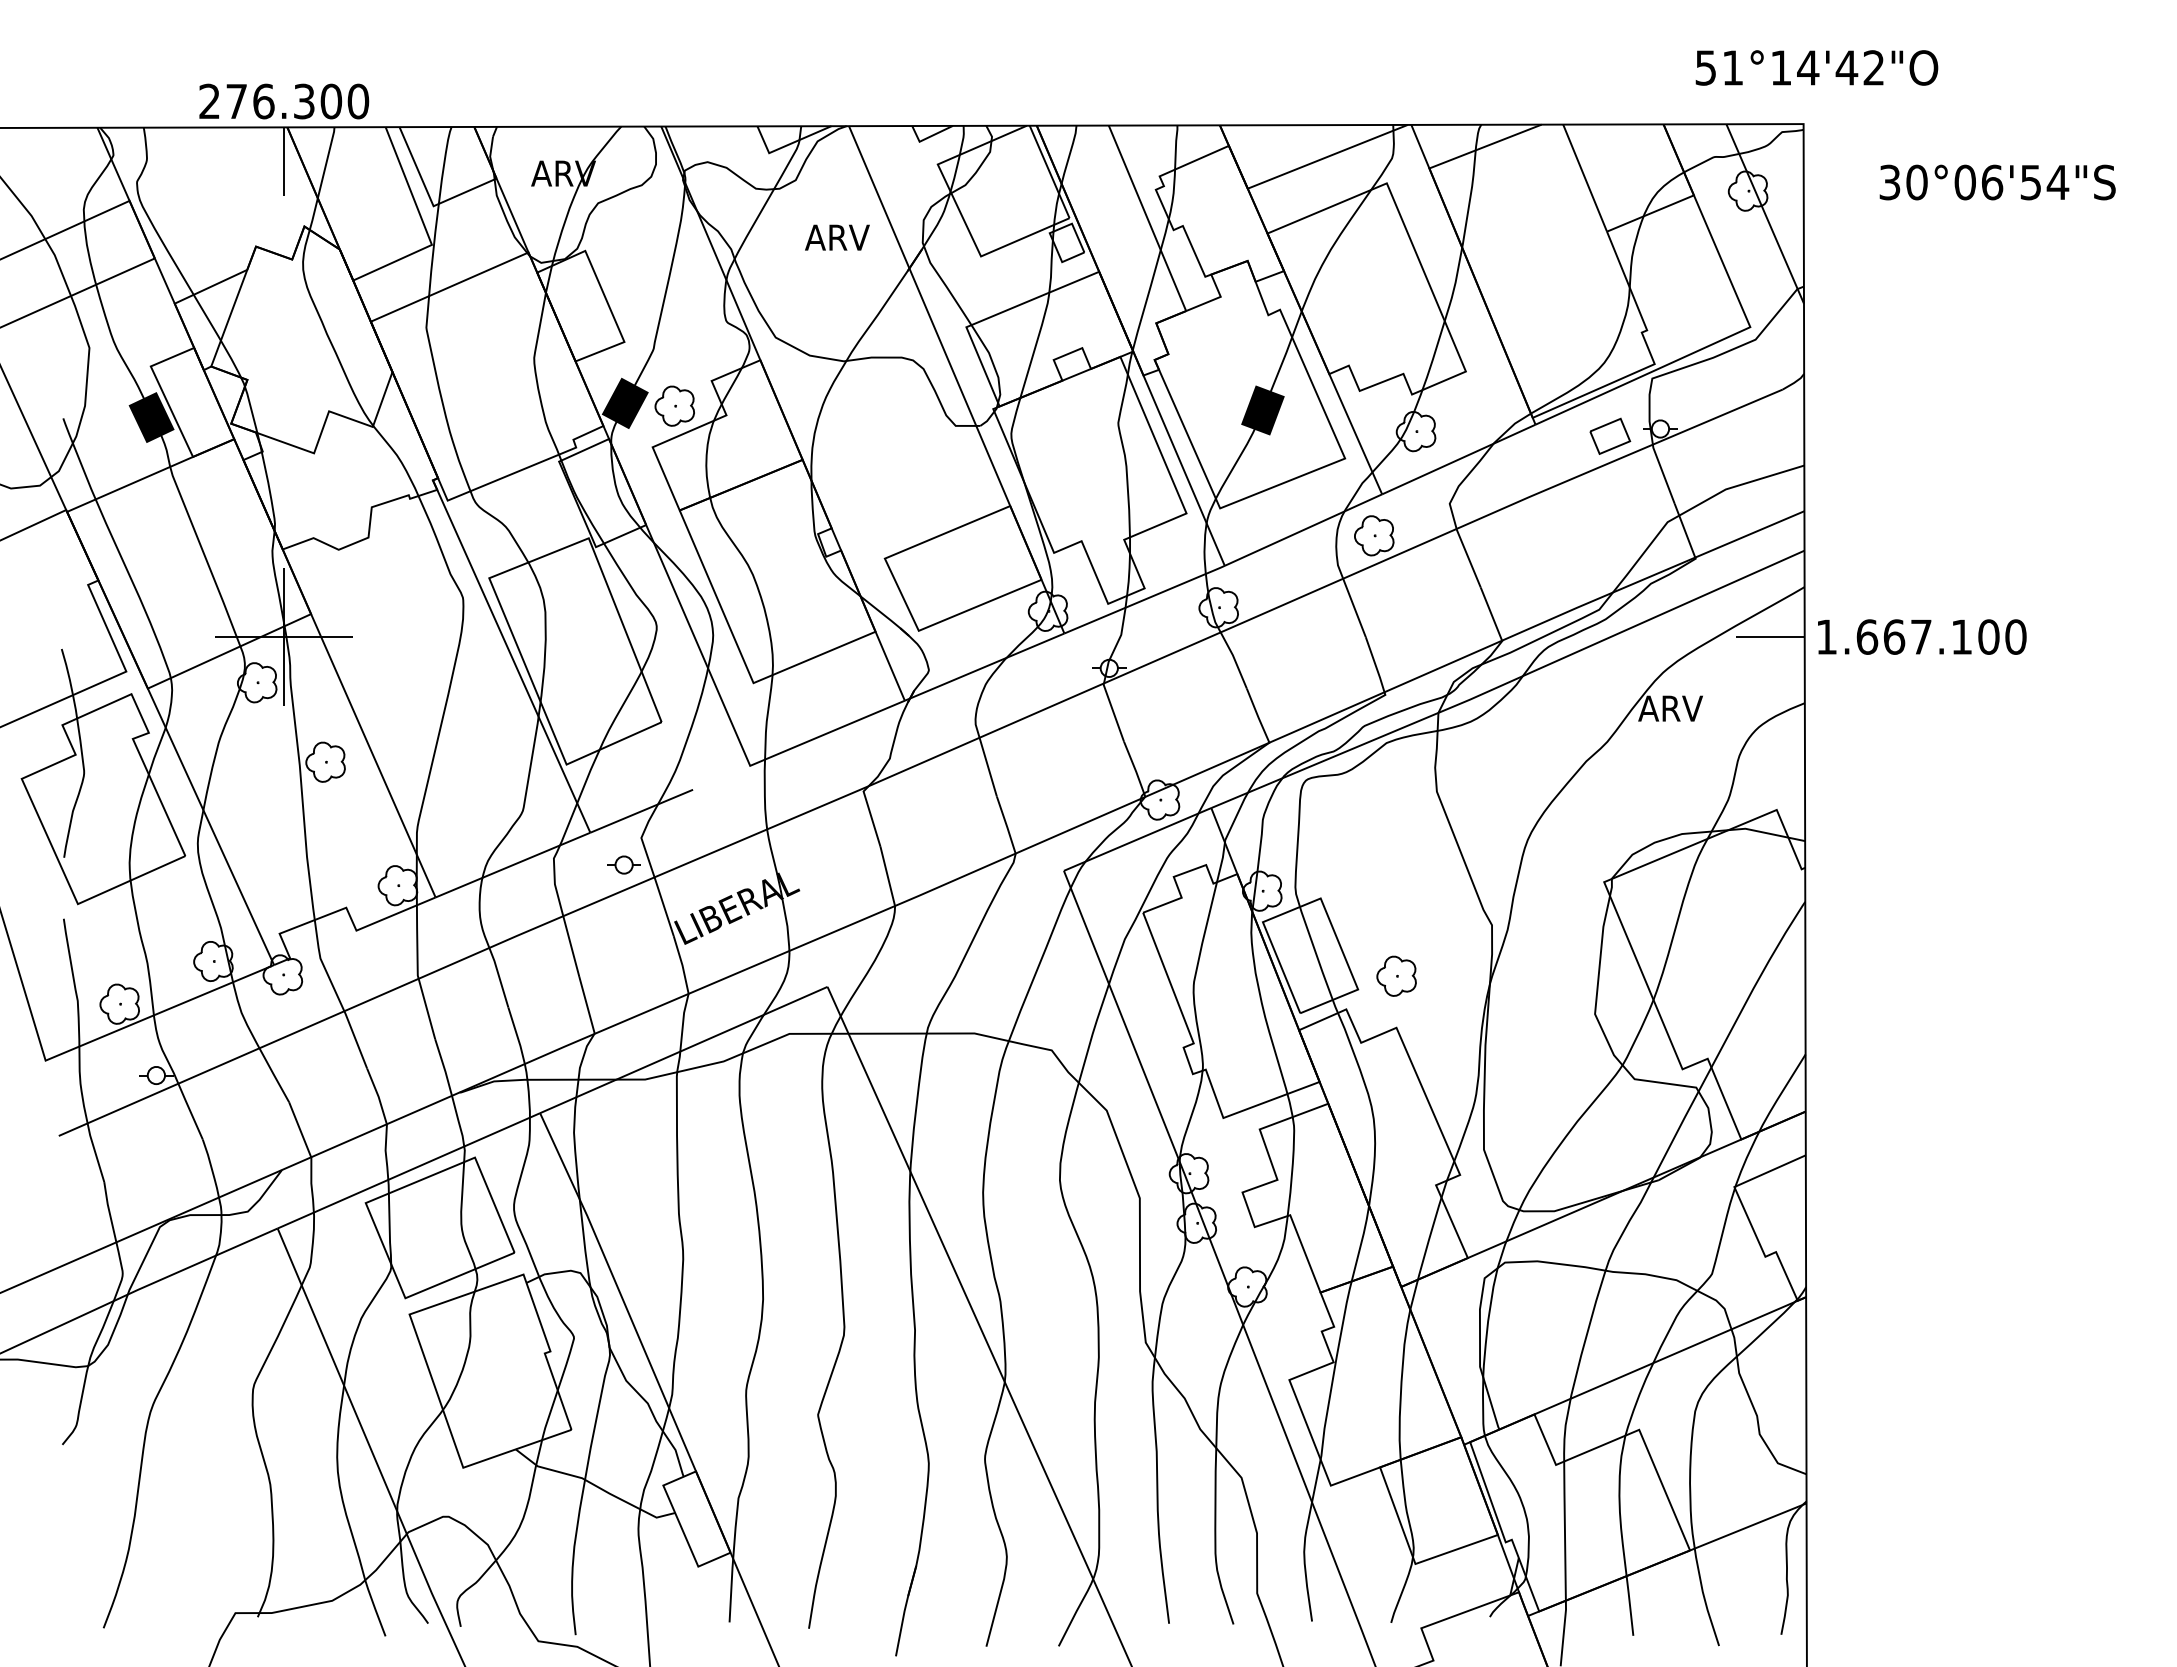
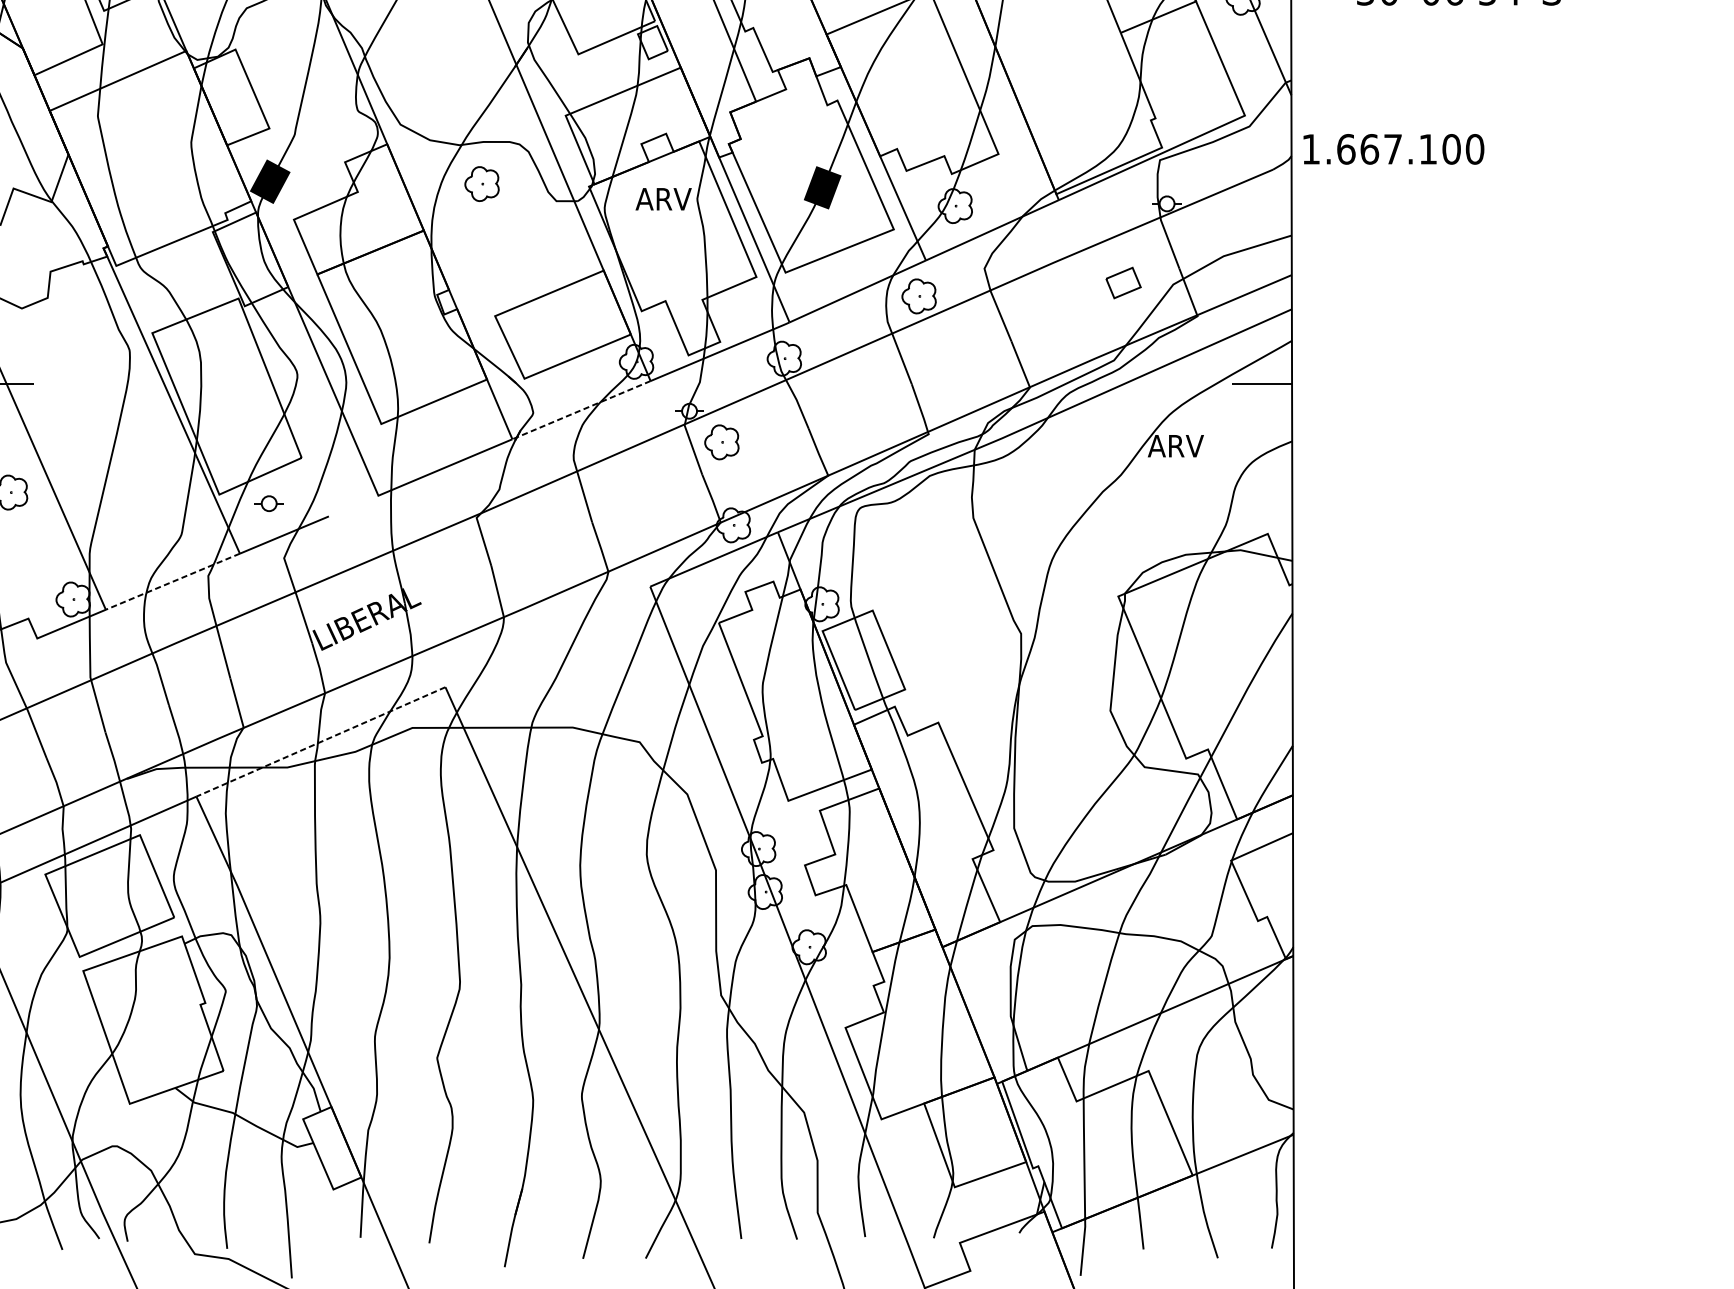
text: (837, 237) -> (663, 199), moved
part: (674, 405) -> (481, 183), moved
part: (1610, 435) -> (1123, 282), moved
text: (1922, 636) -> (1394, 148), moved
line: (984, 667) -> (581, 410), solid -> dashed
line: (513, 864) -> (173, 581), solid -> dashed
part: (623, 864) -> (268, 503), moved
part: (1396, 975) -> (721, 441), moved
line: (683, 1050) -> (320, 742), solid -> dashed

